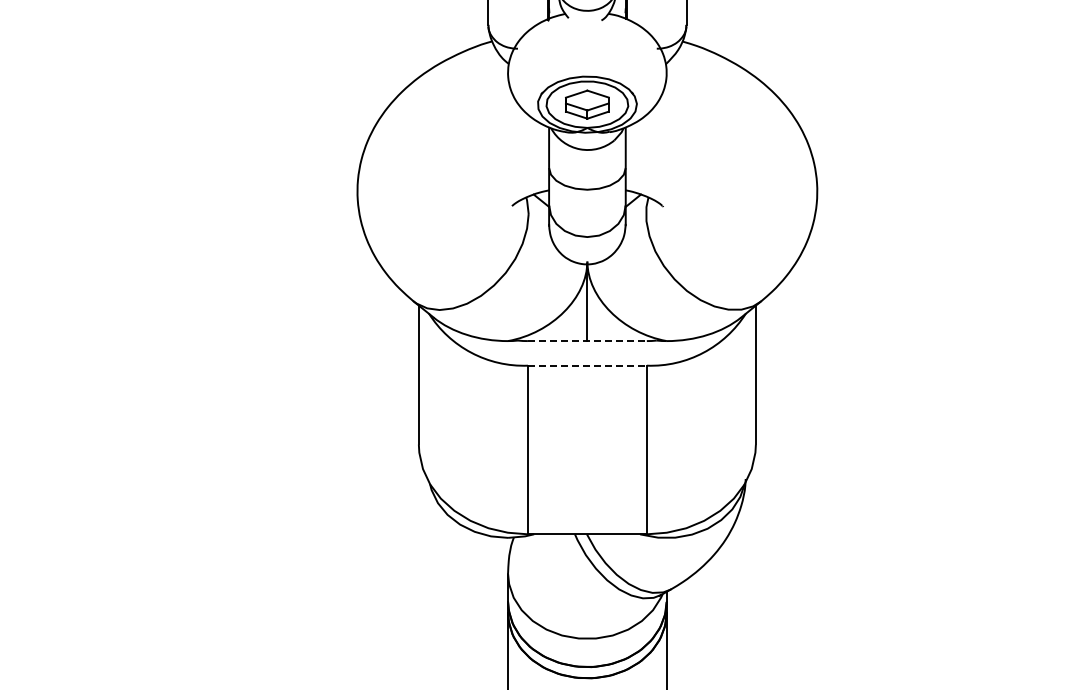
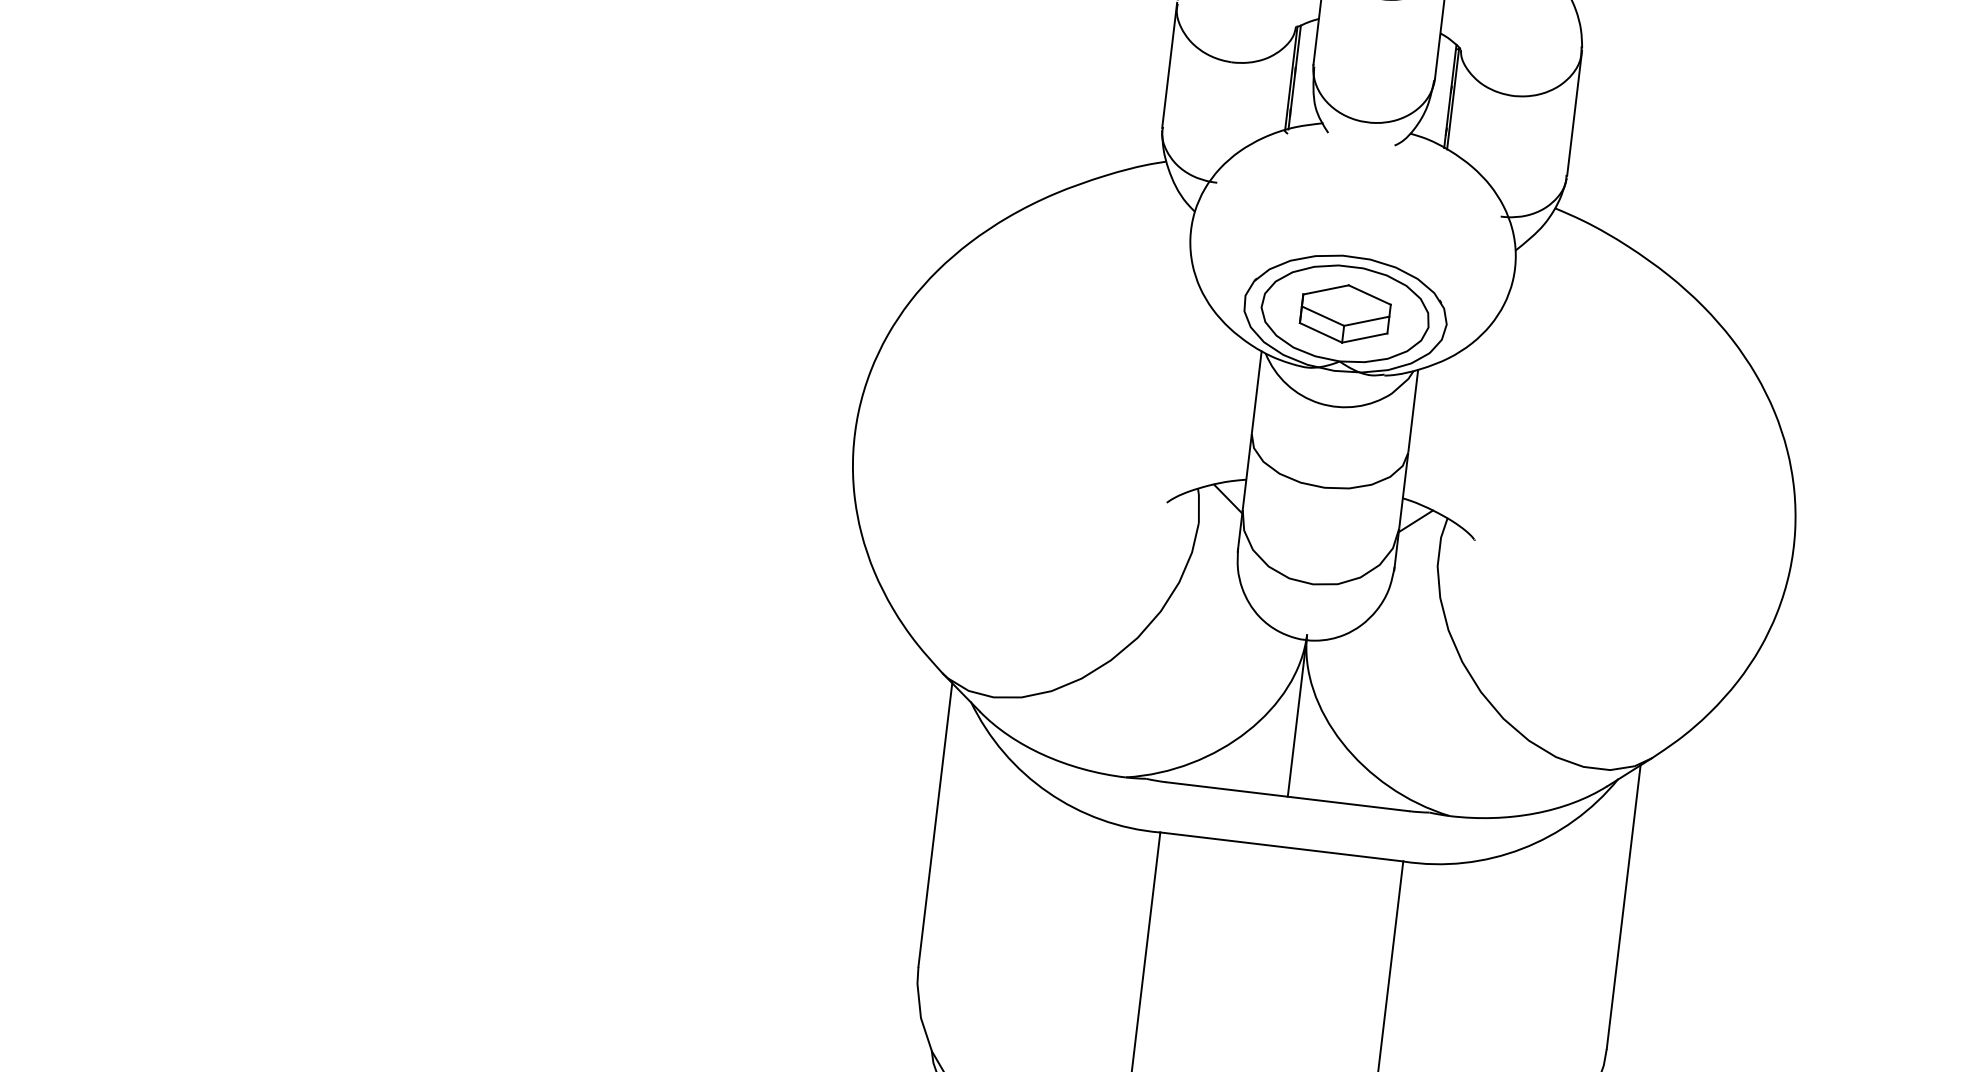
line: (587, 341) -> (1287, 797), dashed -> solid
line: (587, 365) -> (1282, 846), dashed -> solid

